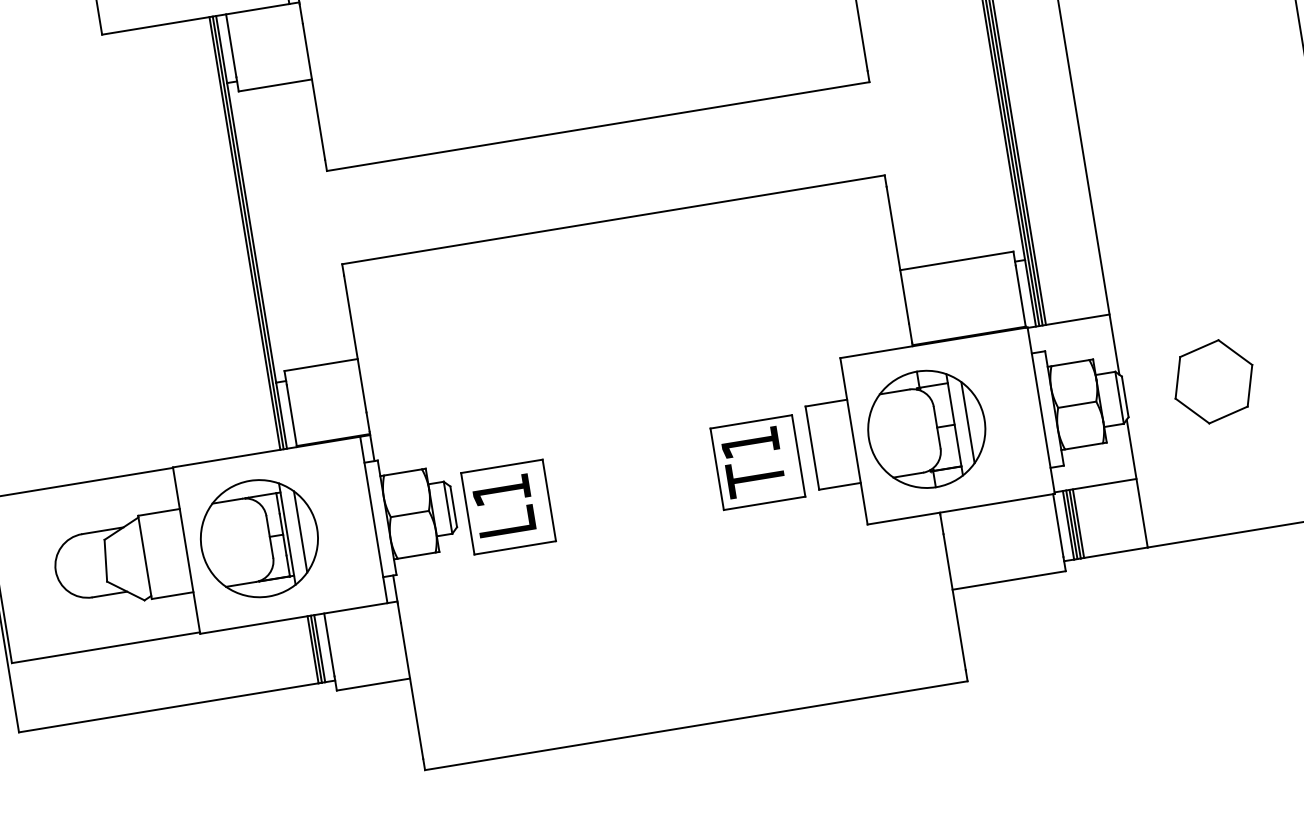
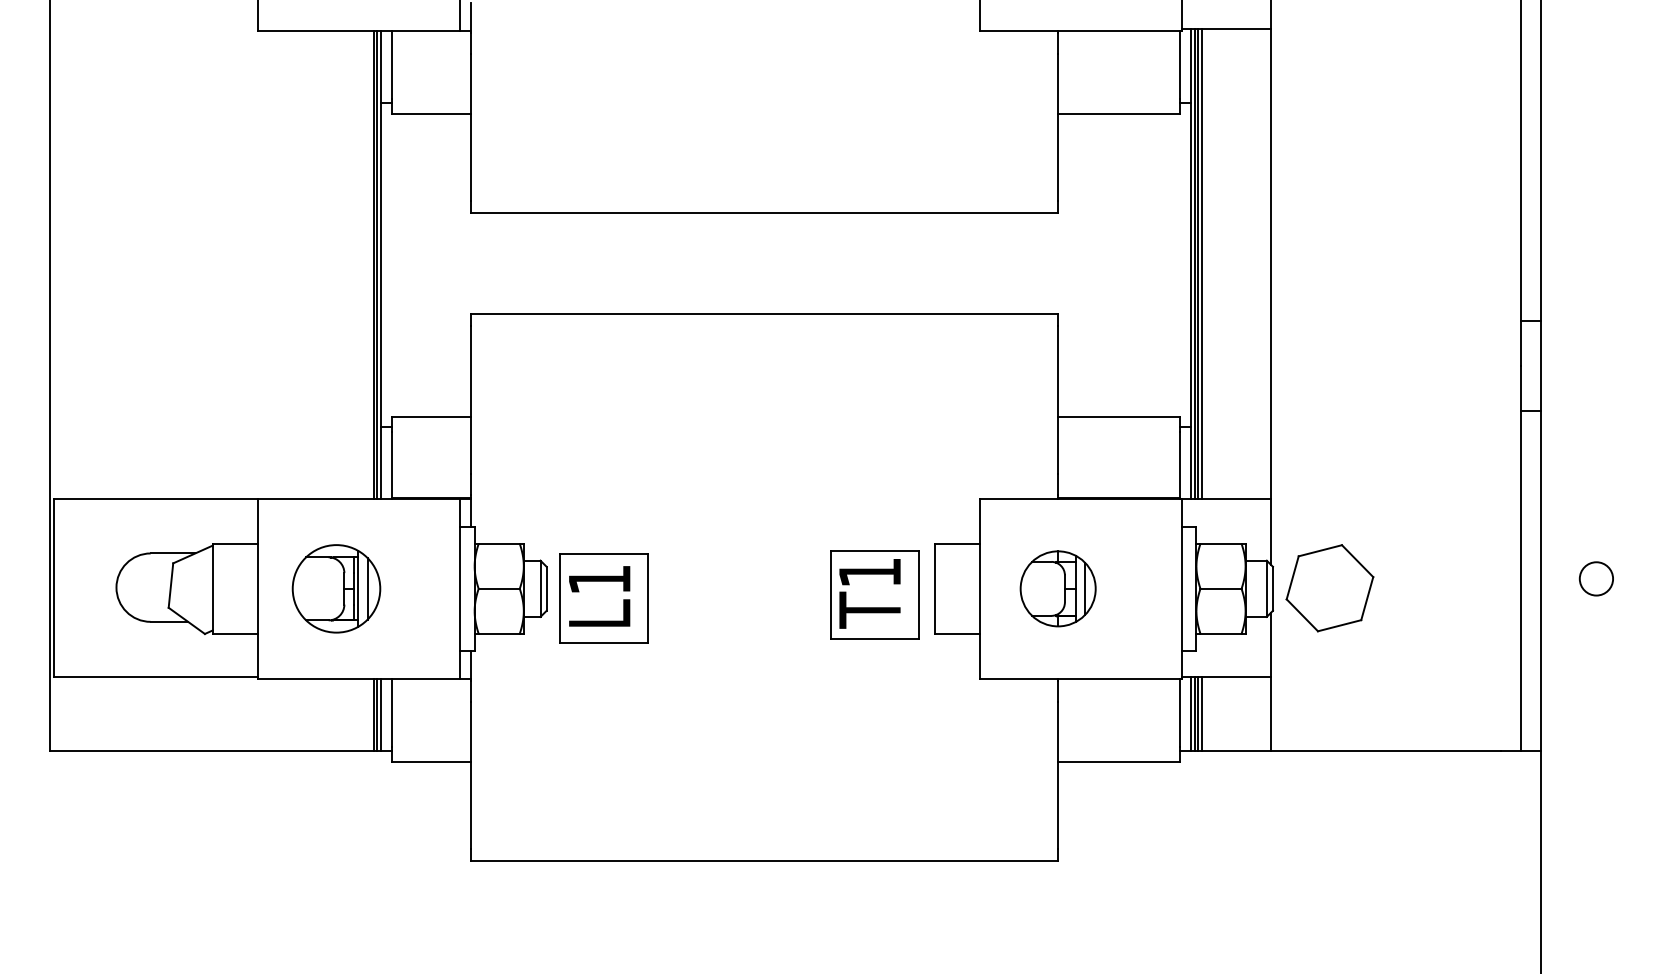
part: (1213, 382) -> (1329, 588), moved
part: (925, 429) -> (1057, 588), size x0.6
part: (259, 538) -> (336, 588), size x0.7

